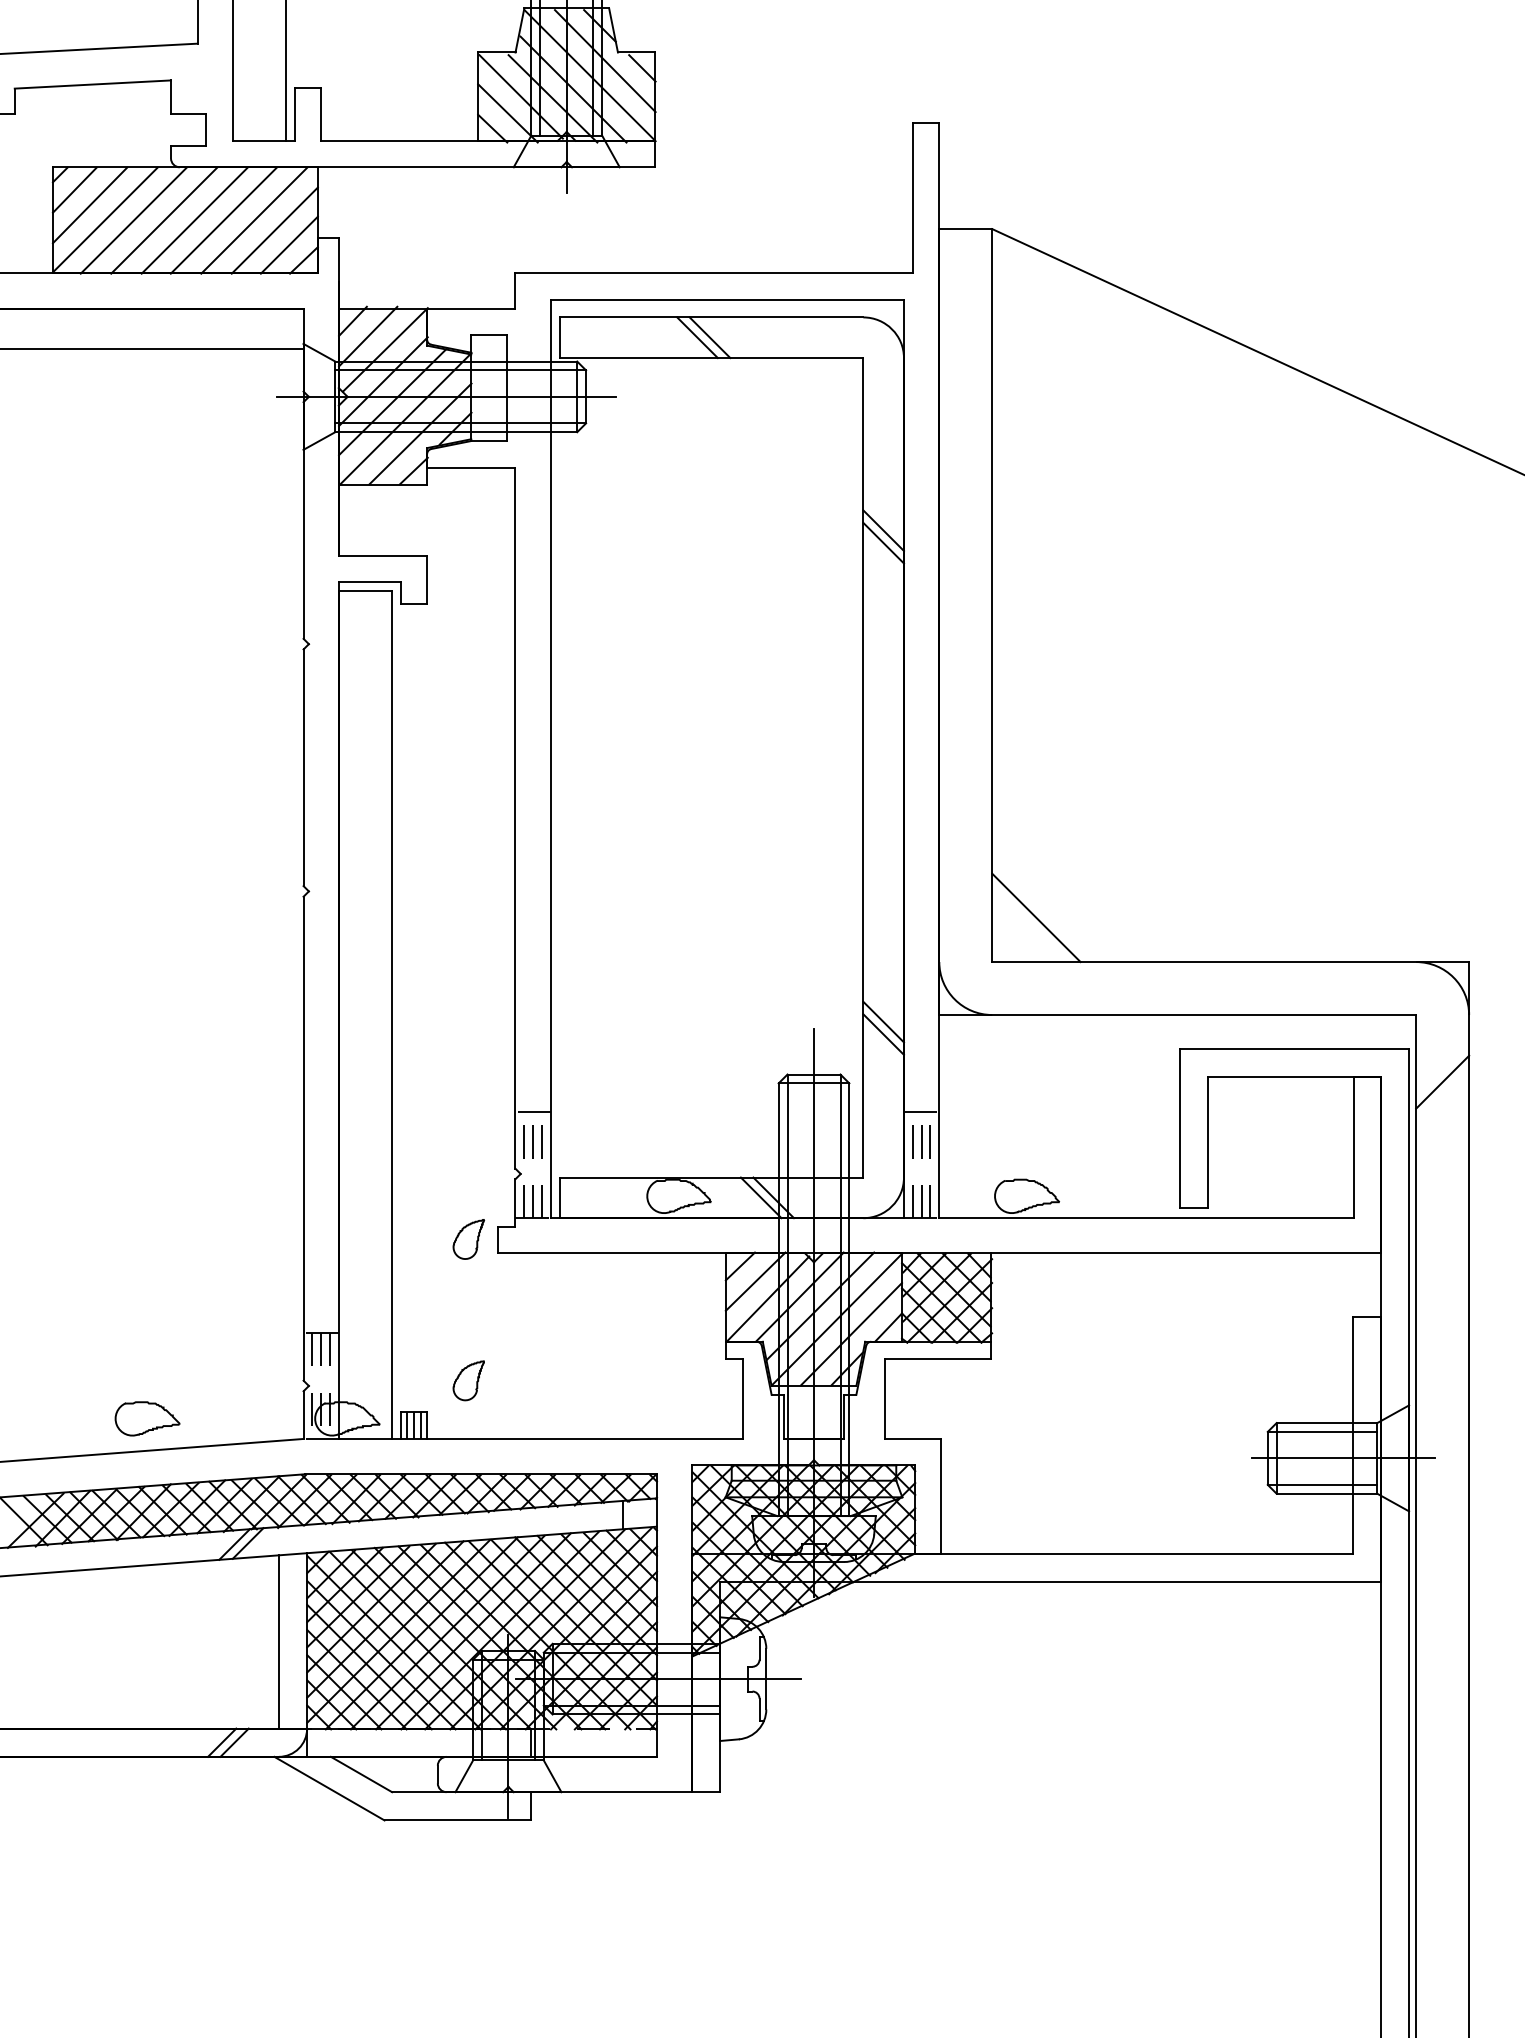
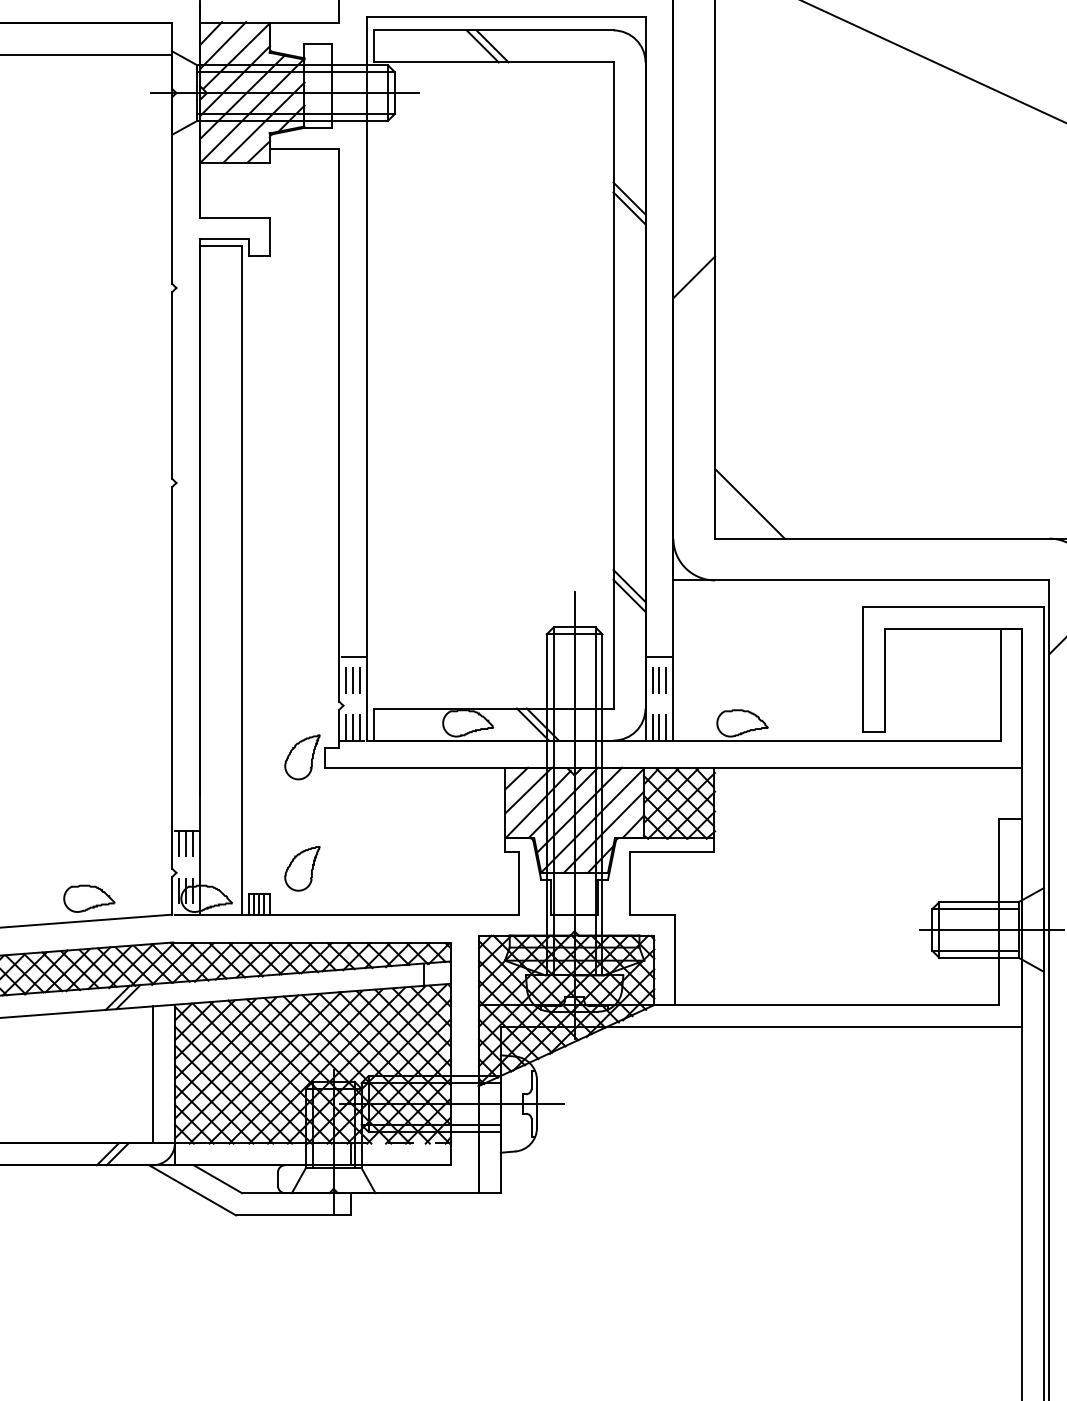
line: (965, 630) -> (694, 277), added
part: (468, 1239) -> (302, 757), size x1.43
part: (468, 1380) -> (302, 868), size x1.43
part: (147, 1418) -> (89, 898), moved

